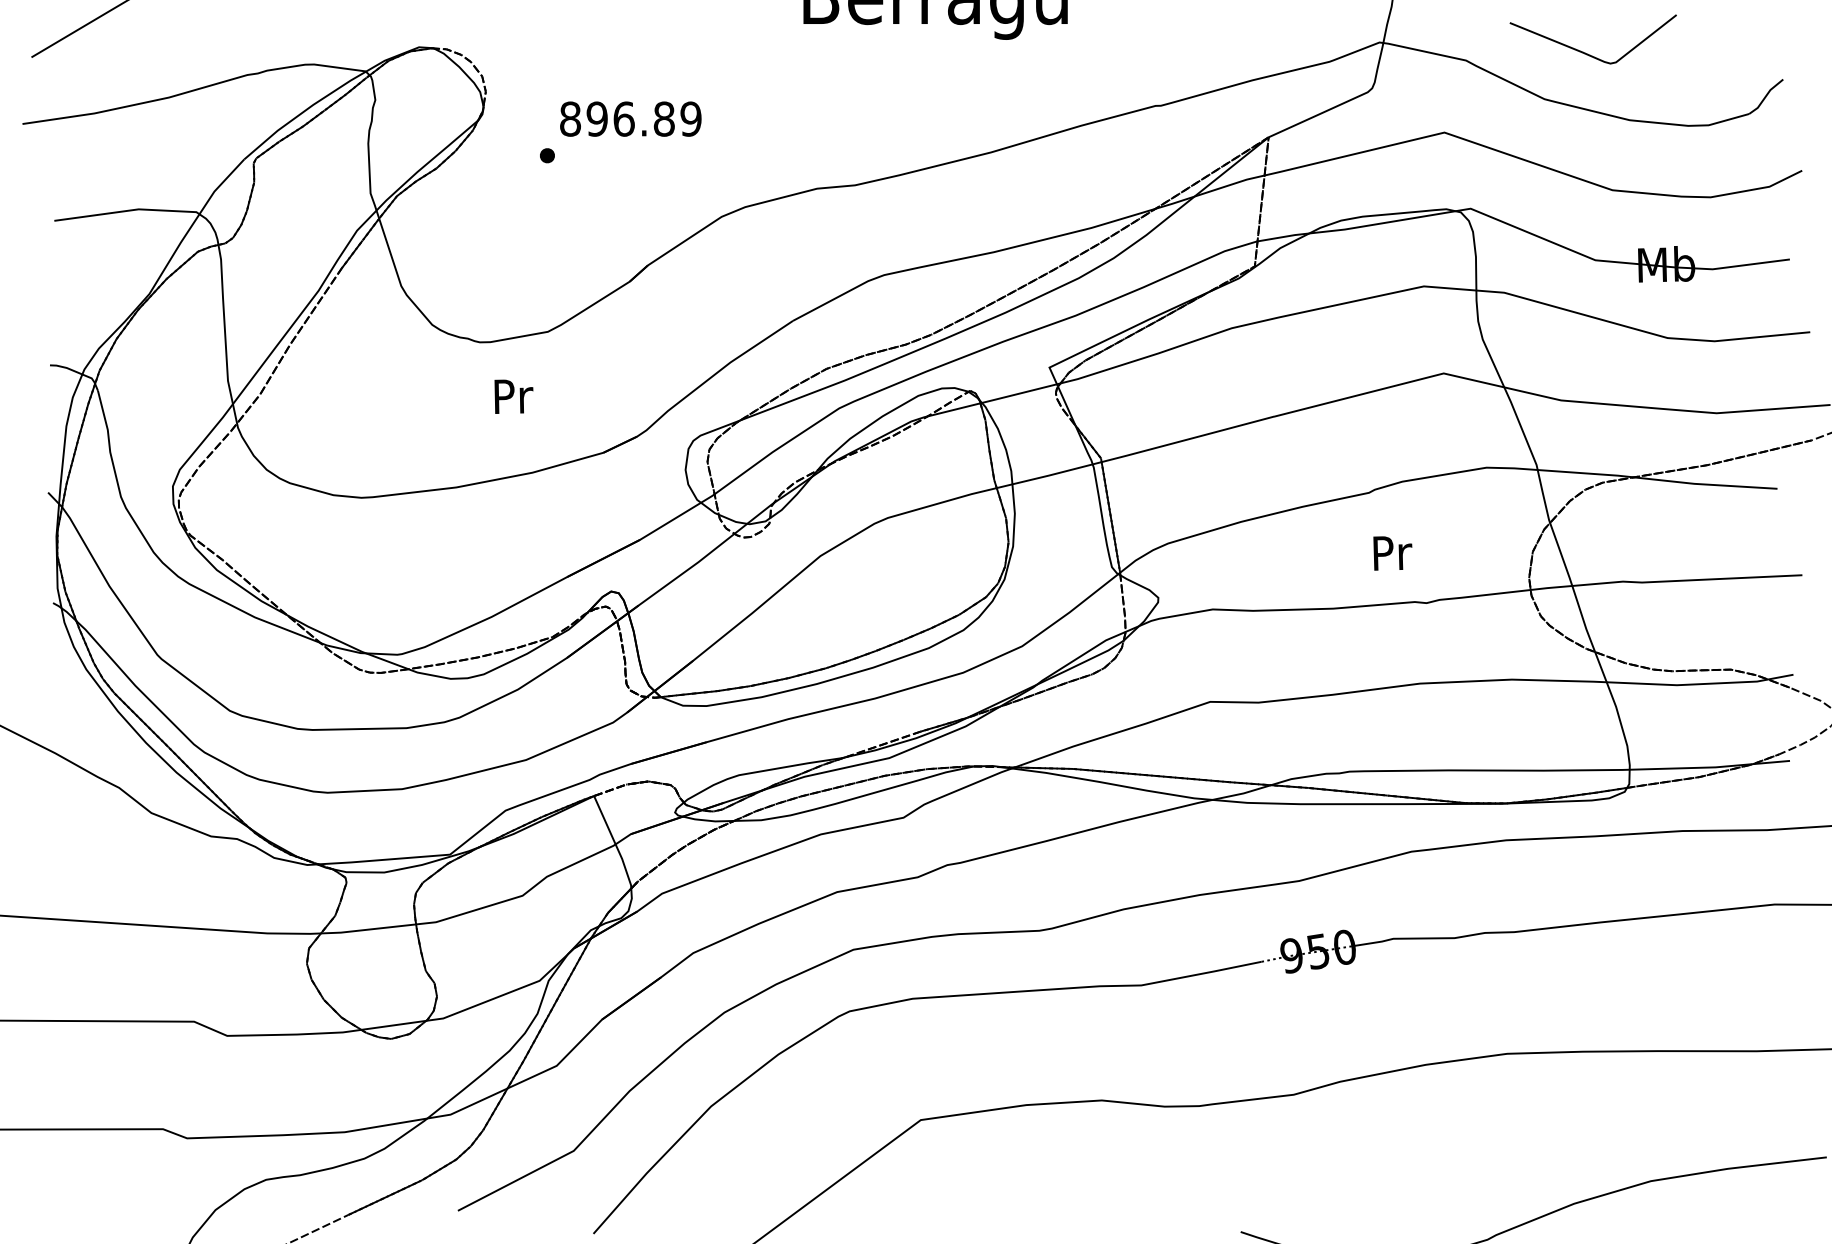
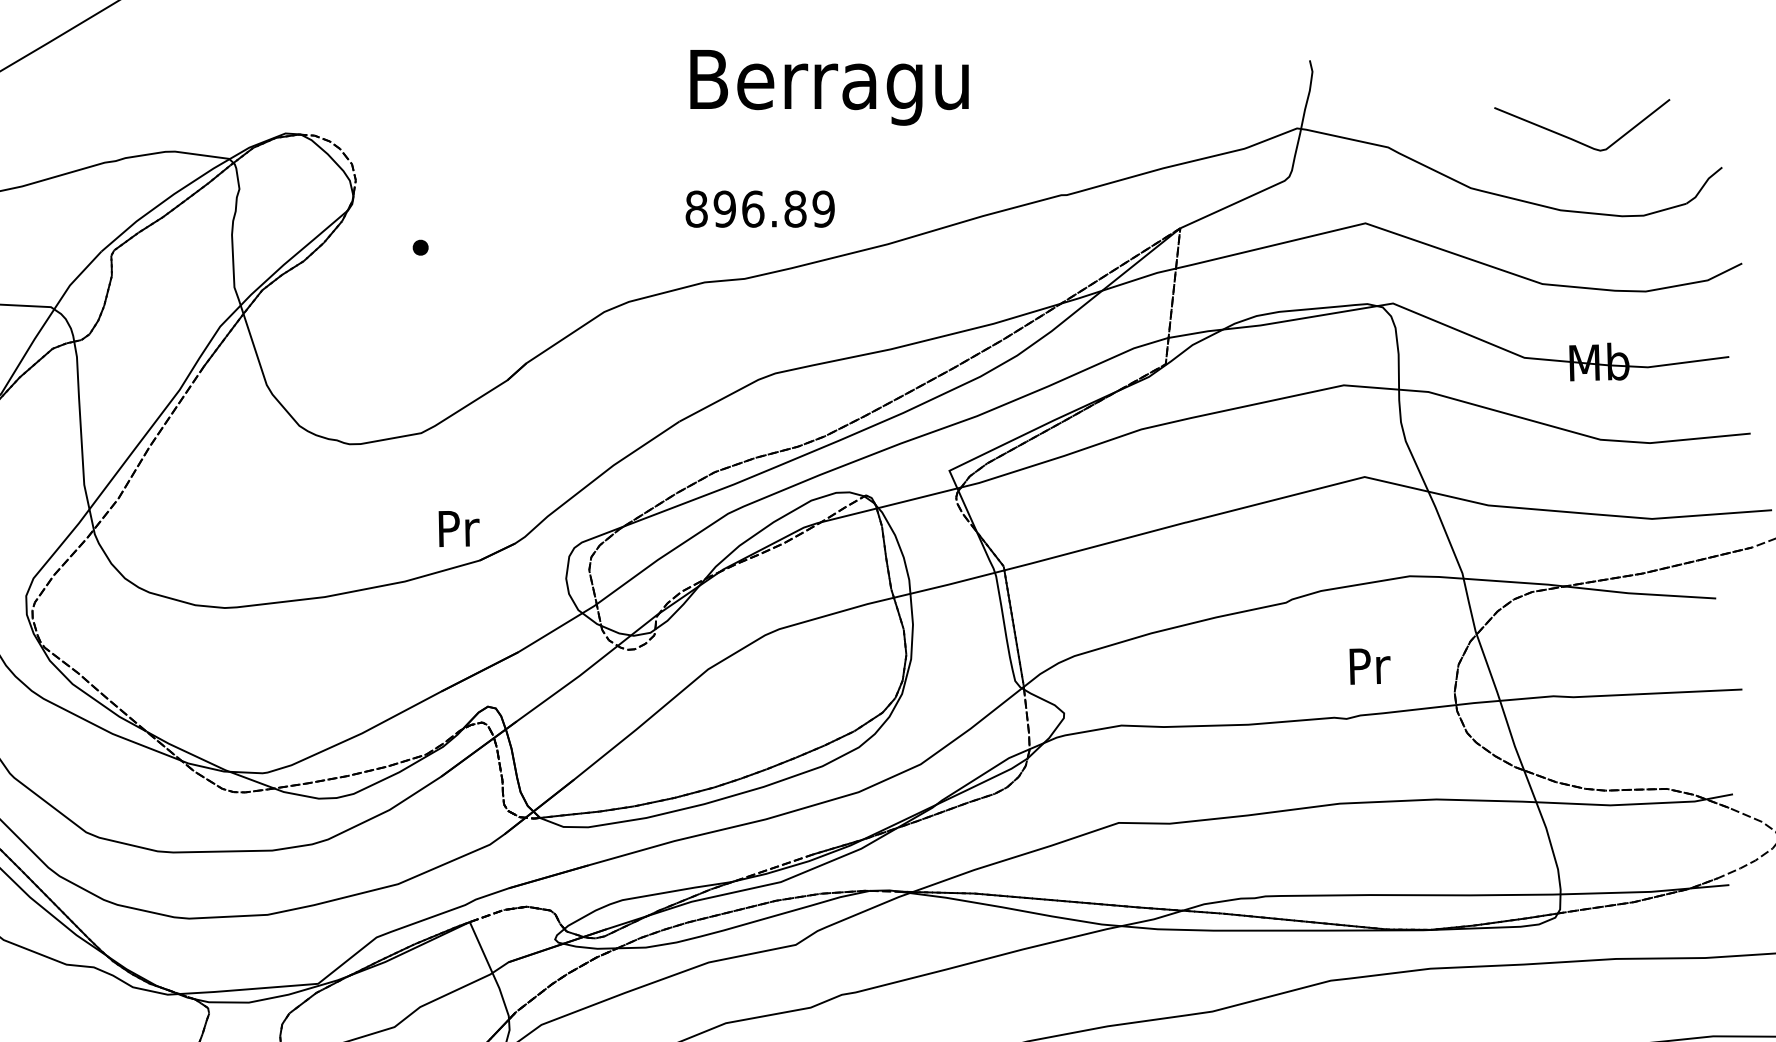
curve: (1585, 52) -> (1574, 138), moved
text: (630, 118) -> (759, 208), moved
text: (513, 396) -> (458, 528), moved
text: (1392, 553) -> (1369, 666), moved

